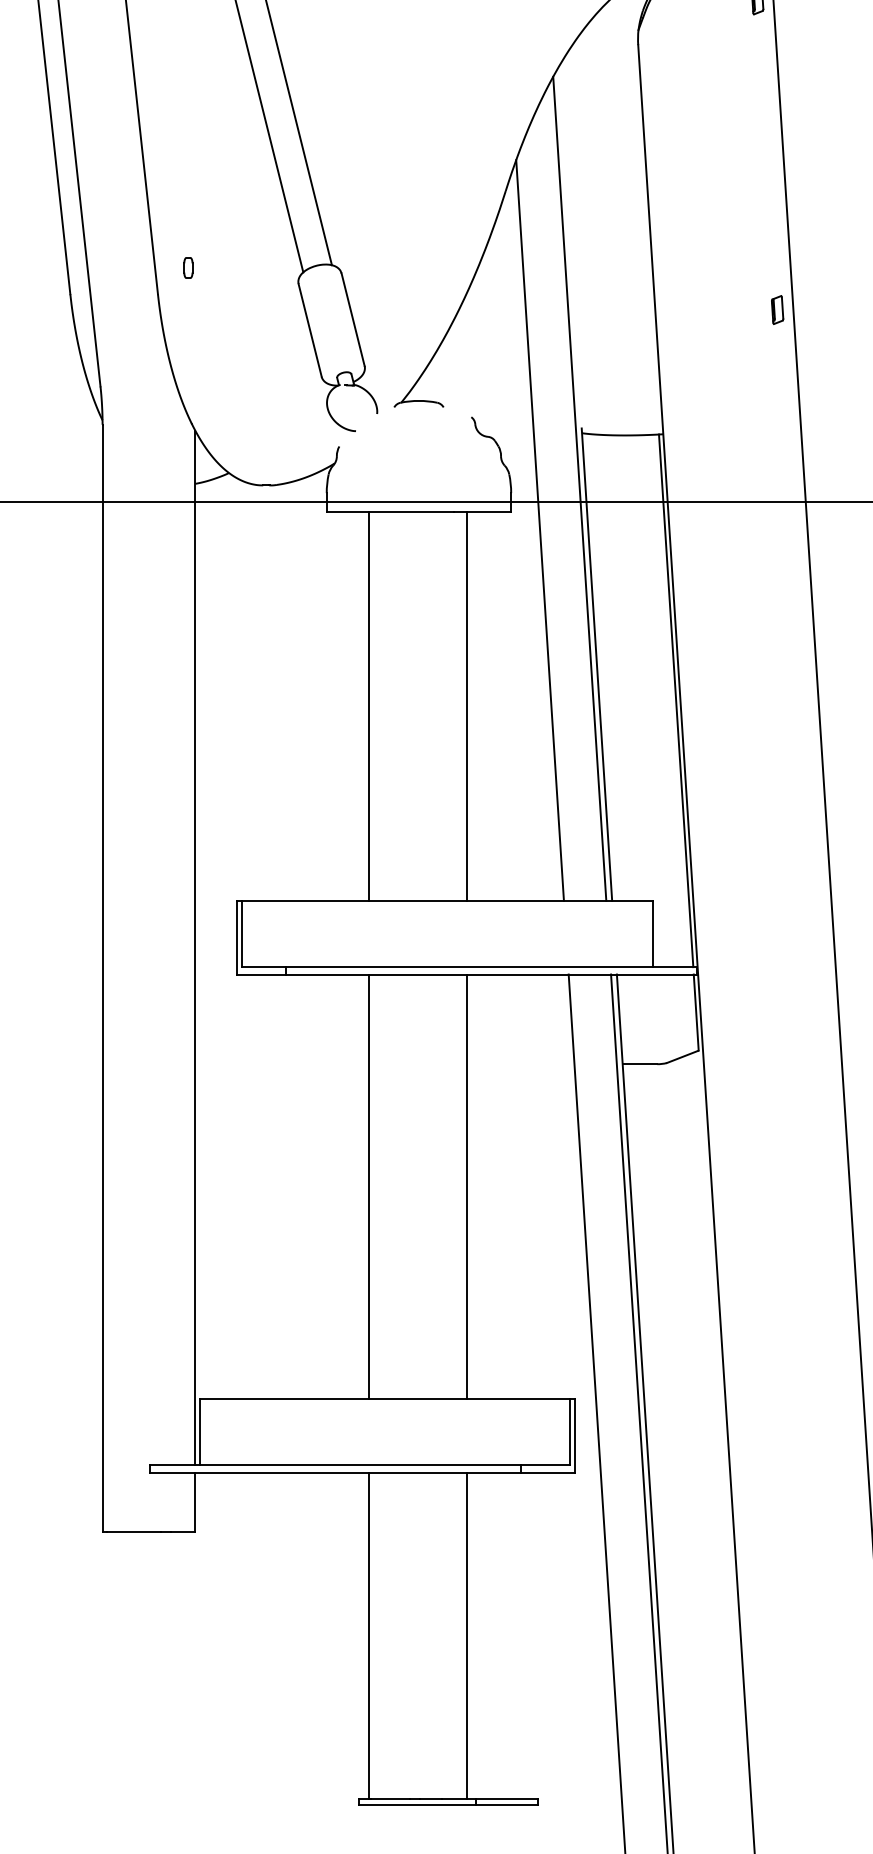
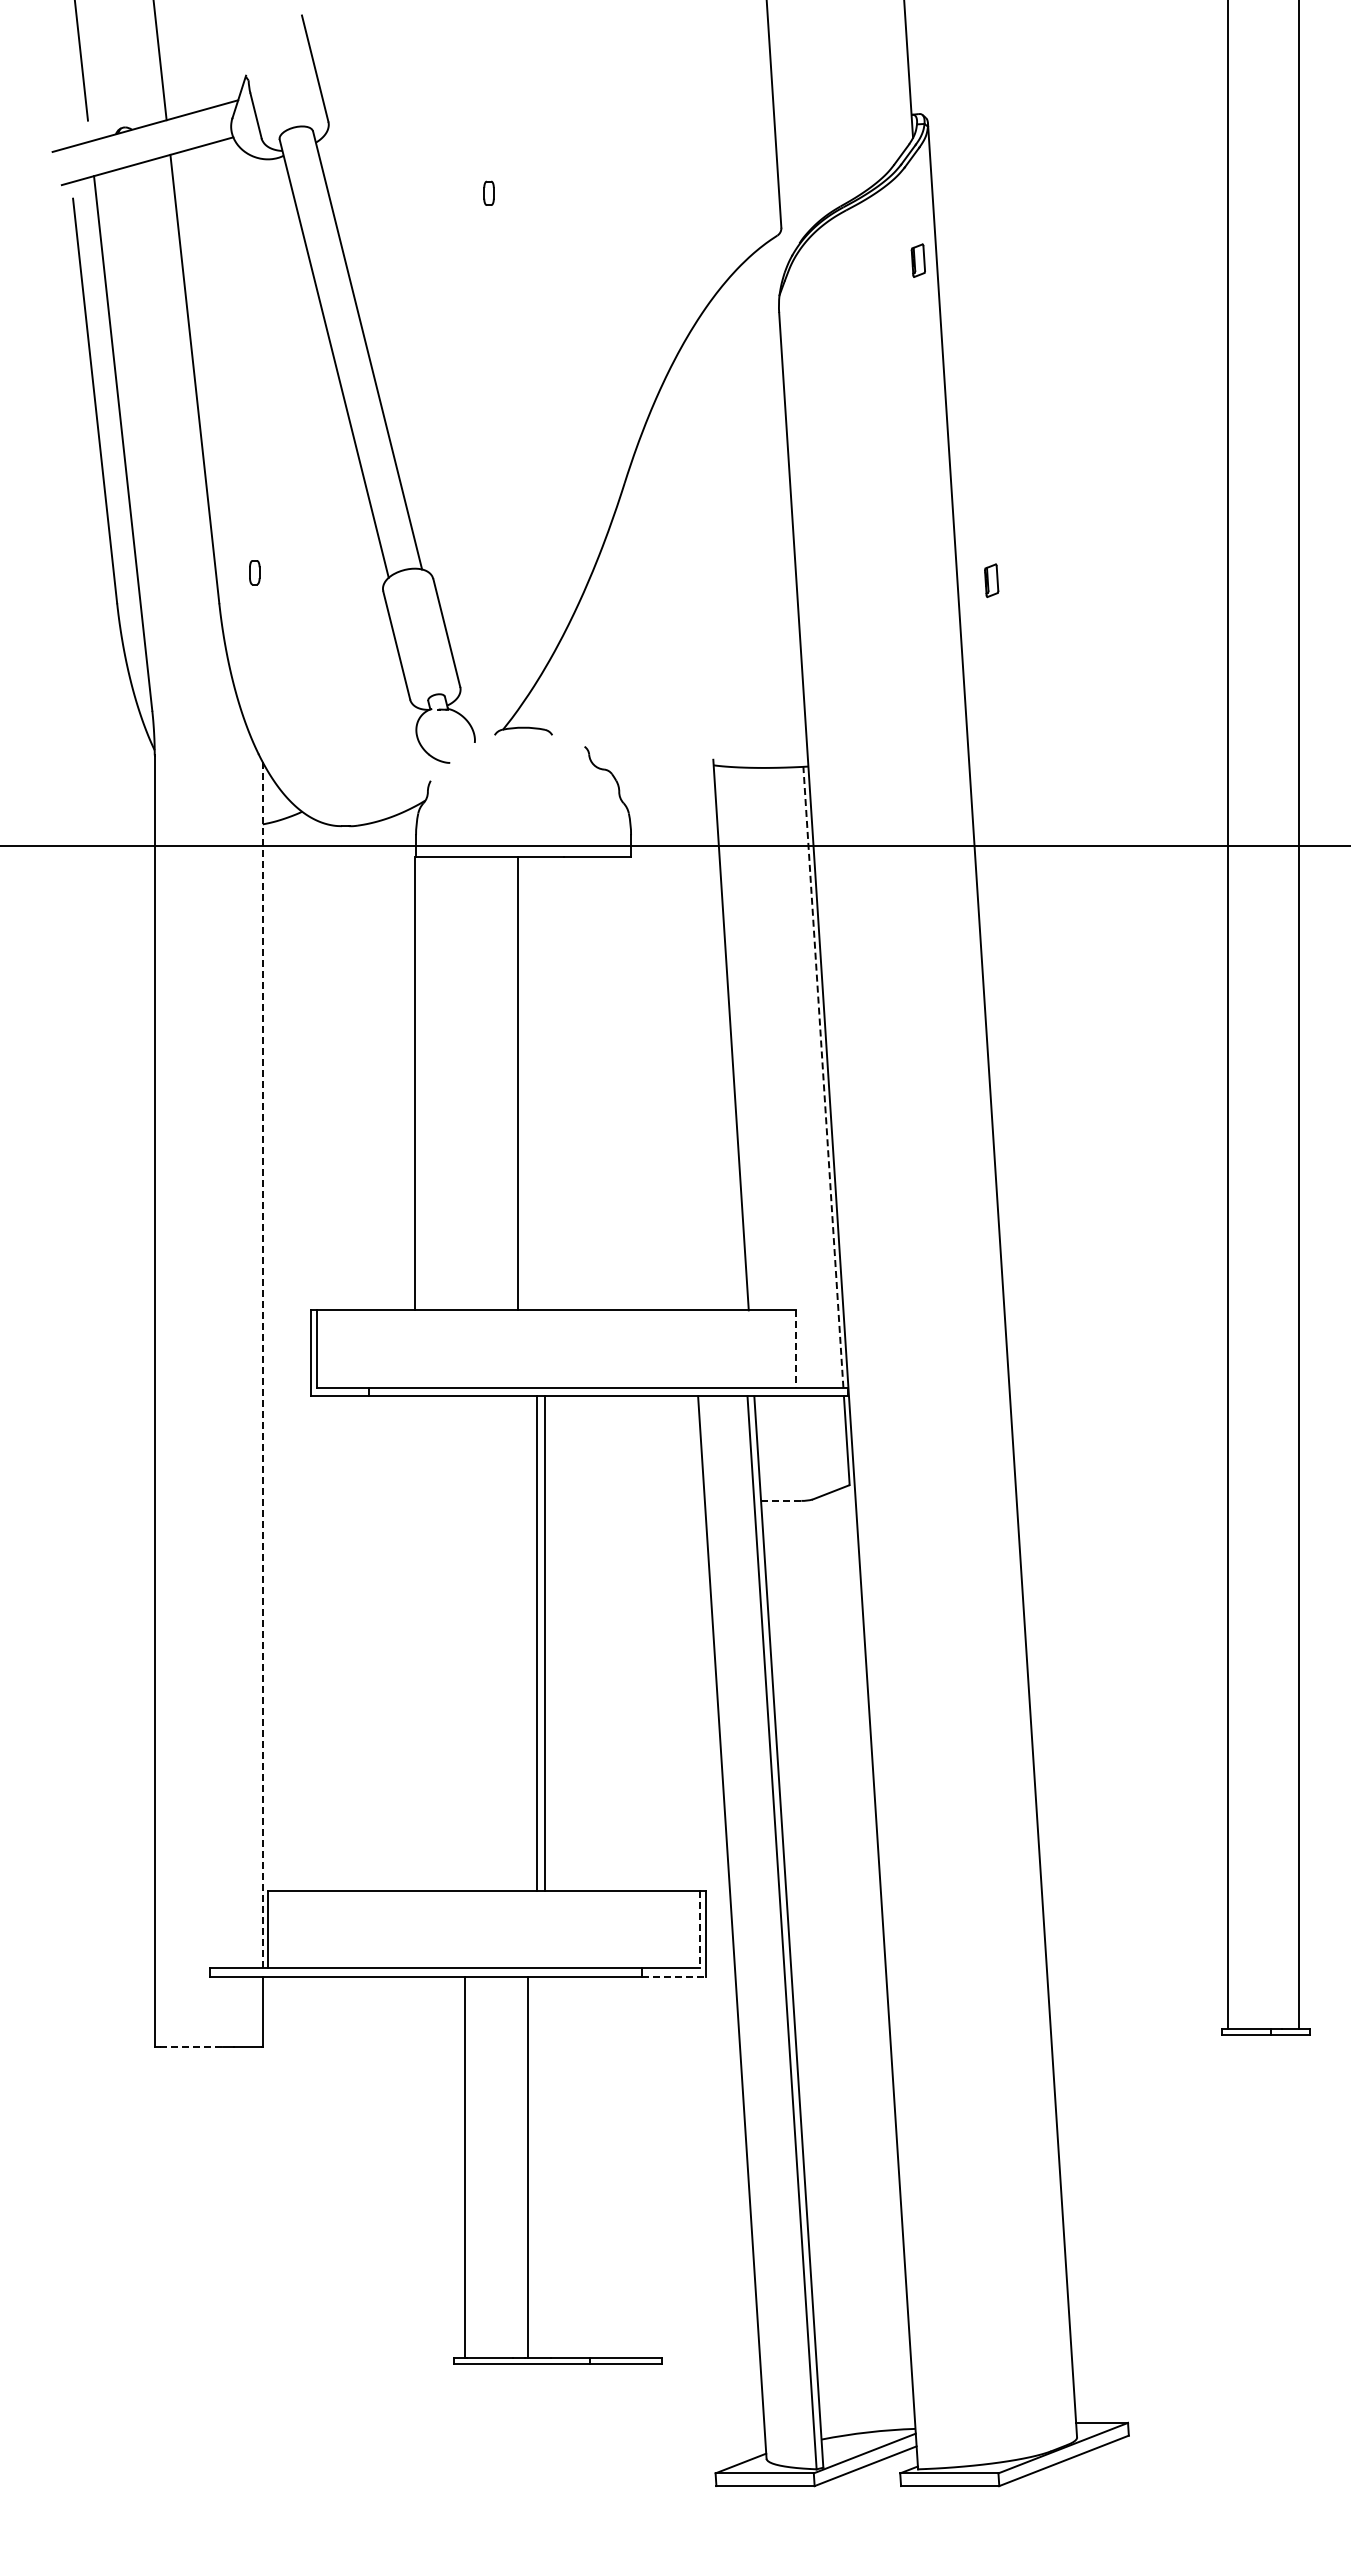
part: (777, 309) -> (991, 580), moved
line: (579, 488) -> (710, 829), removed
line: (539, 530) -> (664, 878), removed
line: (676, 700) -> (823, 1076), solid -> dashed
line: (368, 706) -> (414, 1083), moved
line: (466, 706) -> (518, 1083), moved
line: (653, 934) -> (796, 1349), solid -> dashed
line: (195, 947) -> (262, 1364), solid -> dashed
line: (640, 1063) -> (781, 1500), solid -> dashed
line: (368, 1186) -> (544, 1643), moved
line: (466, 1186) -> (537, 1643), moved
line: (569, 1431) -> (699, 1929), solid -> dashed
line: (547, 1472) -> (673, 1976), solid -> dashed
line: (134, 1532) -> (191, 2046), solid -> dashed
line: (466, 1635) -> (528, 2166), moved

